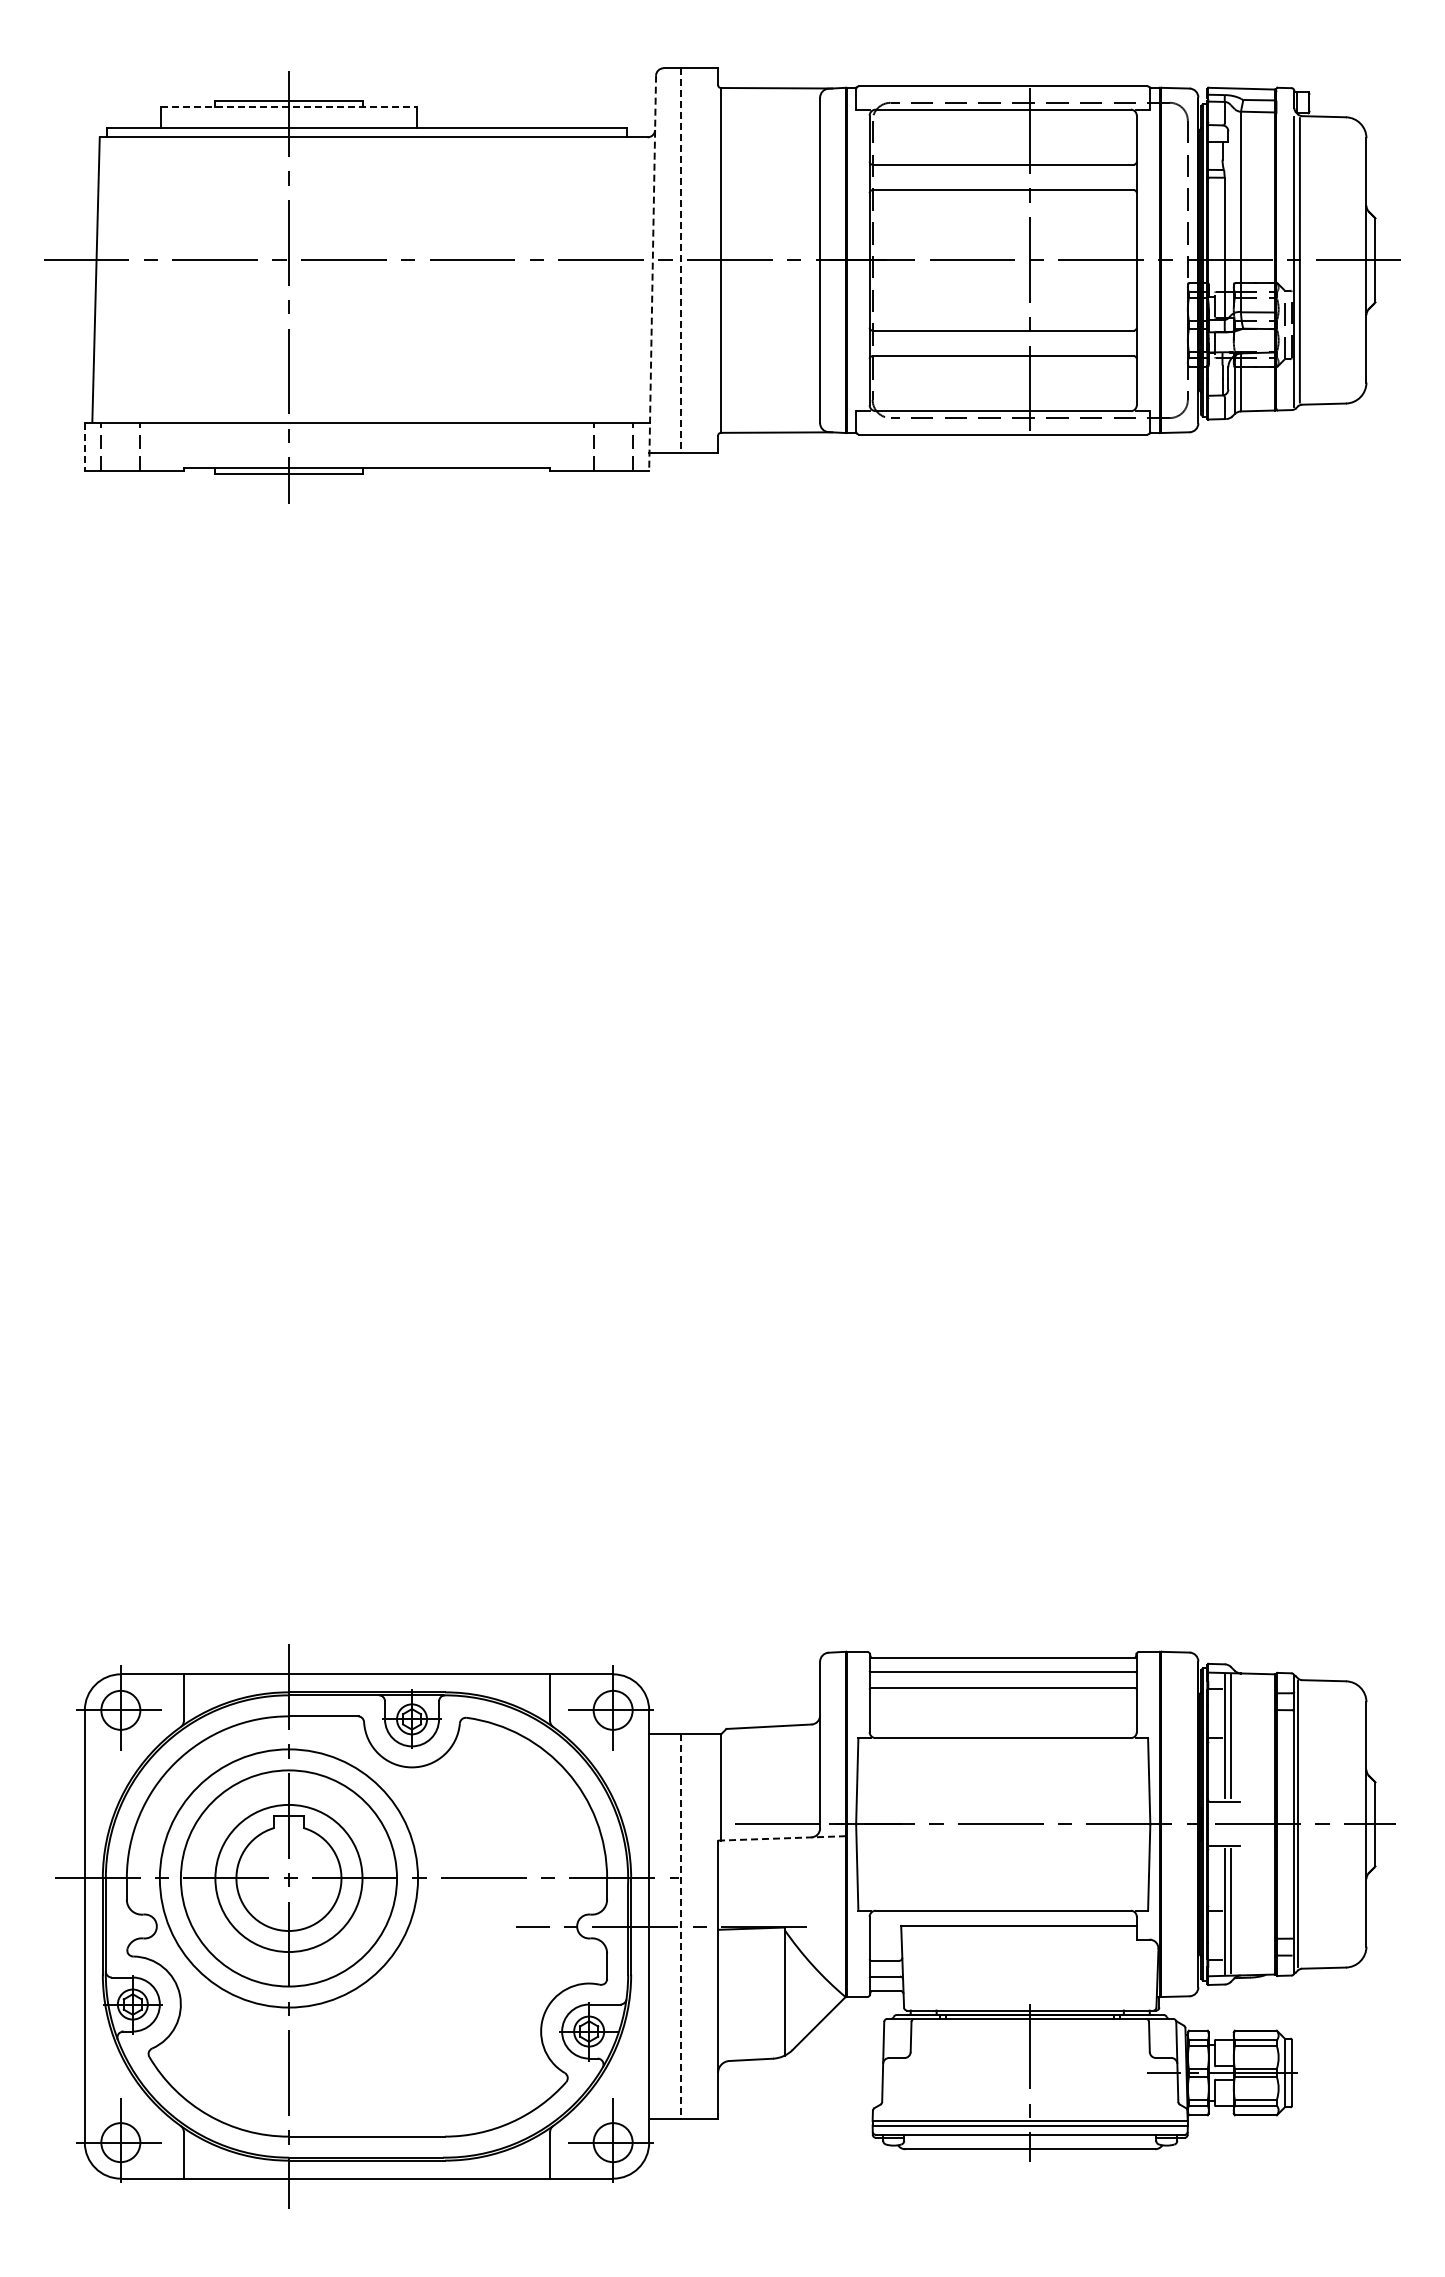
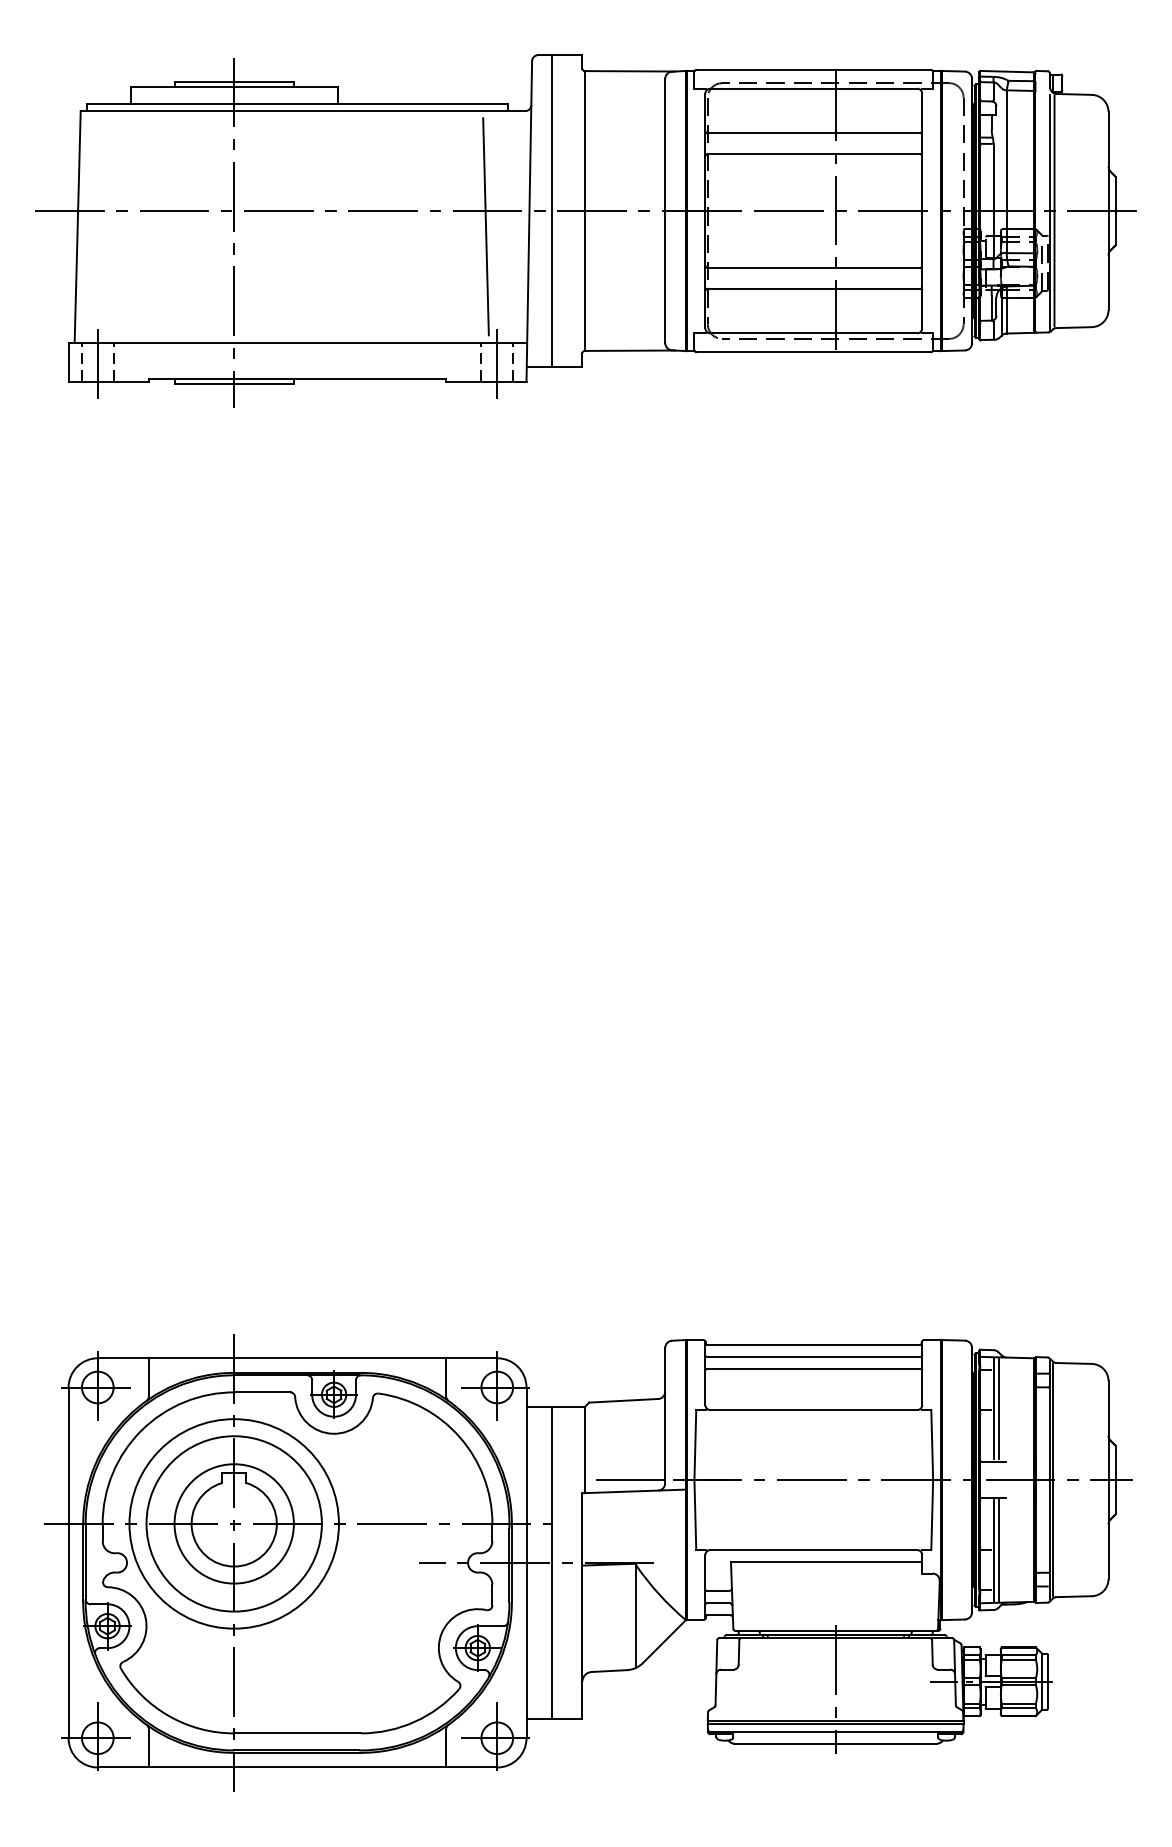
line: (288, 107) -> (233, 86), dashed -> solid
line: (680, 260) -> (551, 211), dashed -> solid
line: (652, 273) -> (529, 221), dashed -> solid
line: (598, 279) -> (485, 226), added
line: (120, 446) -> (97, 362), added
line: (613, 446) -> (497, 362), added
line: (84, 447) -> (68, 362), dashed -> solid
line: (781, 1838) -> (633, 1491), dashed -> solid
line: (680, 1927) -> (551, 1563), dashed -> solid

